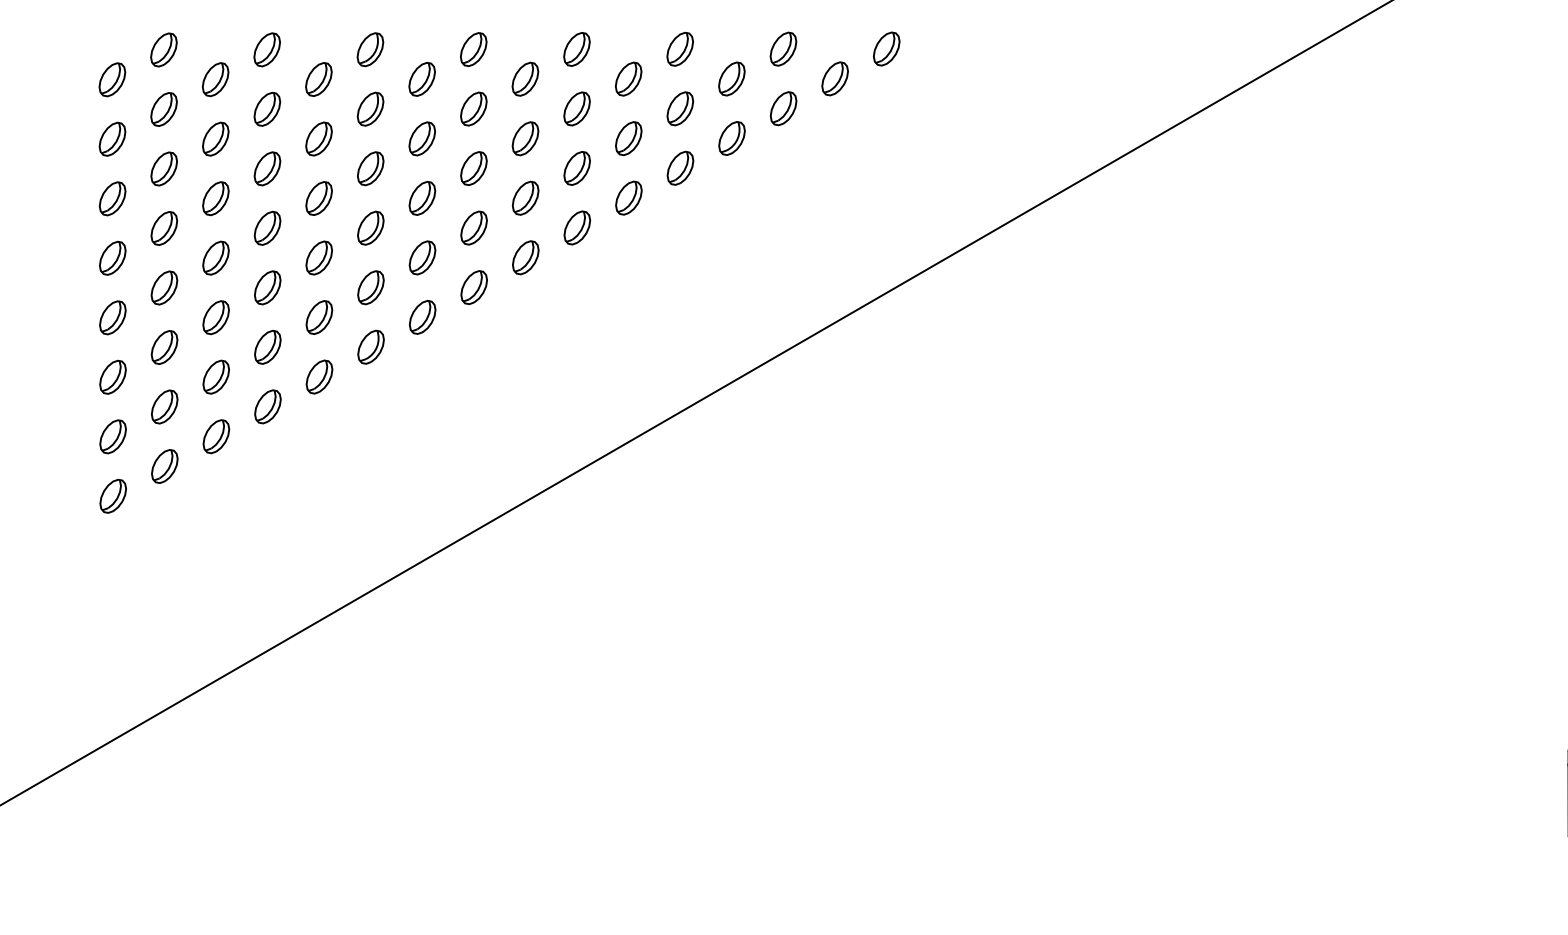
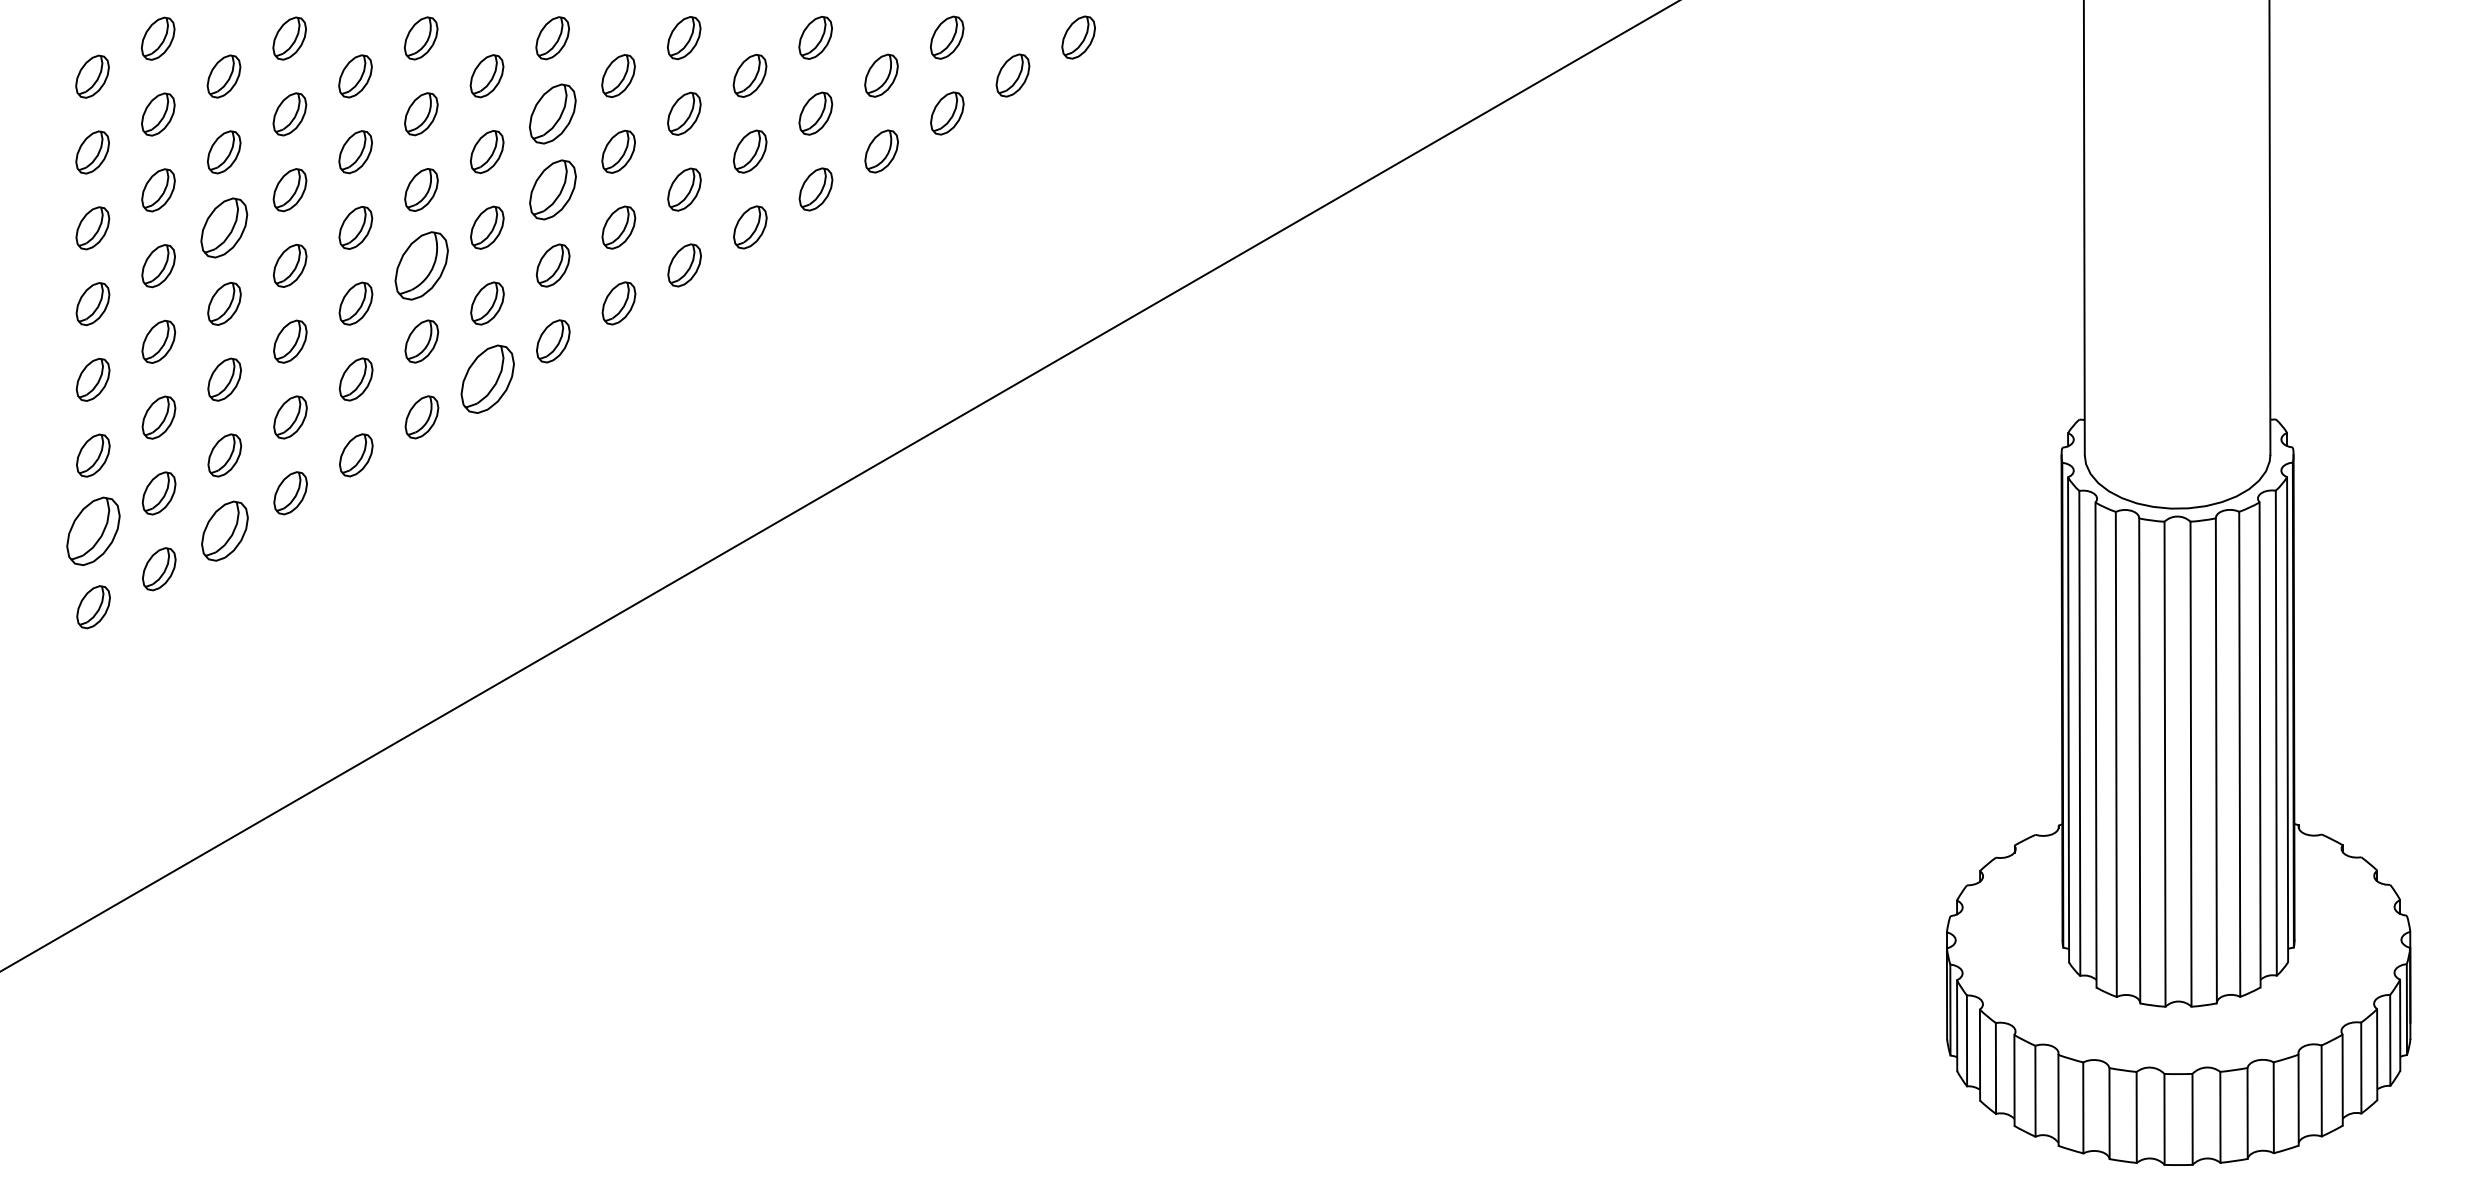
part: (473, 108) -> (552, 113), size x1.4
part: (473, 168) -> (552, 189), size x1.4
part: (216, 198) -> (224, 228), size x1.4
part: (370, 228) -> (421, 265), size x1.6
part: (422, 317) -> (487, 379), size x1.6
part: (113, 436) -> (93, 531), size x1.6
part: (216, 436) -> (224, 531), size x1.4

